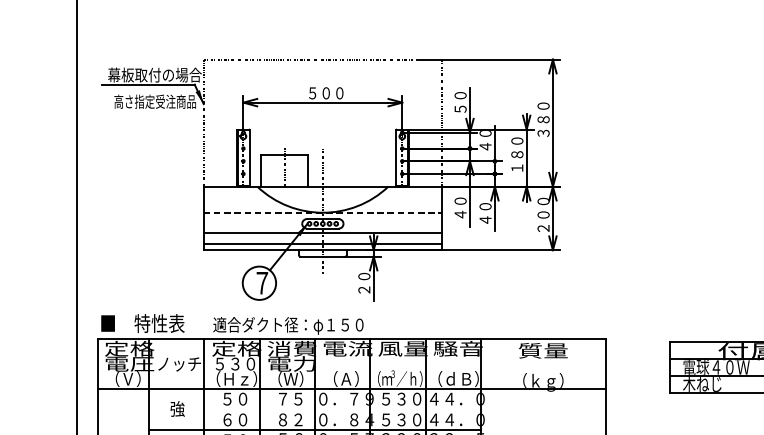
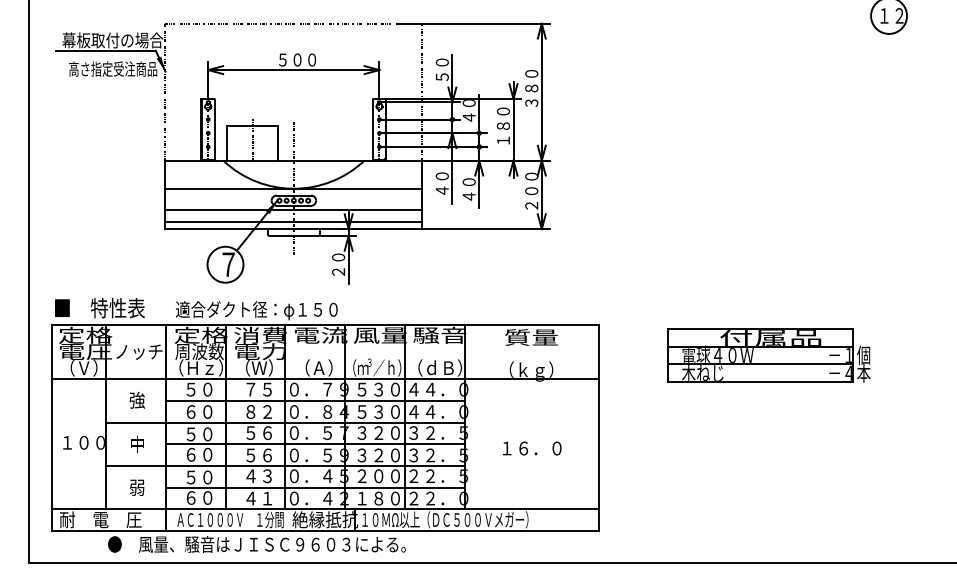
line: (323, 212) -> (294, 188), dashed -> solid
text: (235, 363) -> (199, 351), ５３０ -> 周波数
line: (342, 409) -> (314, 400), added

